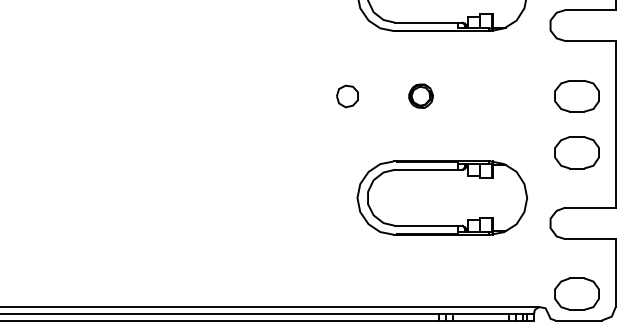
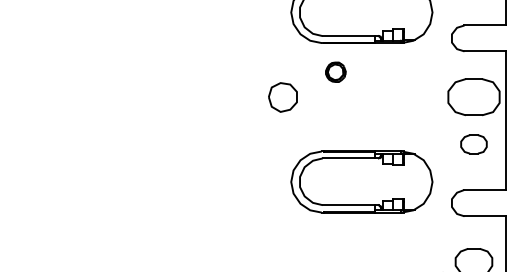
part: (420, 95) -> (335, 71), moved
part: (347, 96) -> (282, 97), size x1.6
part: (576, 96) -> (473, 97), size x1.4
part: (576, 152) -> (473, 144), size x0.7

